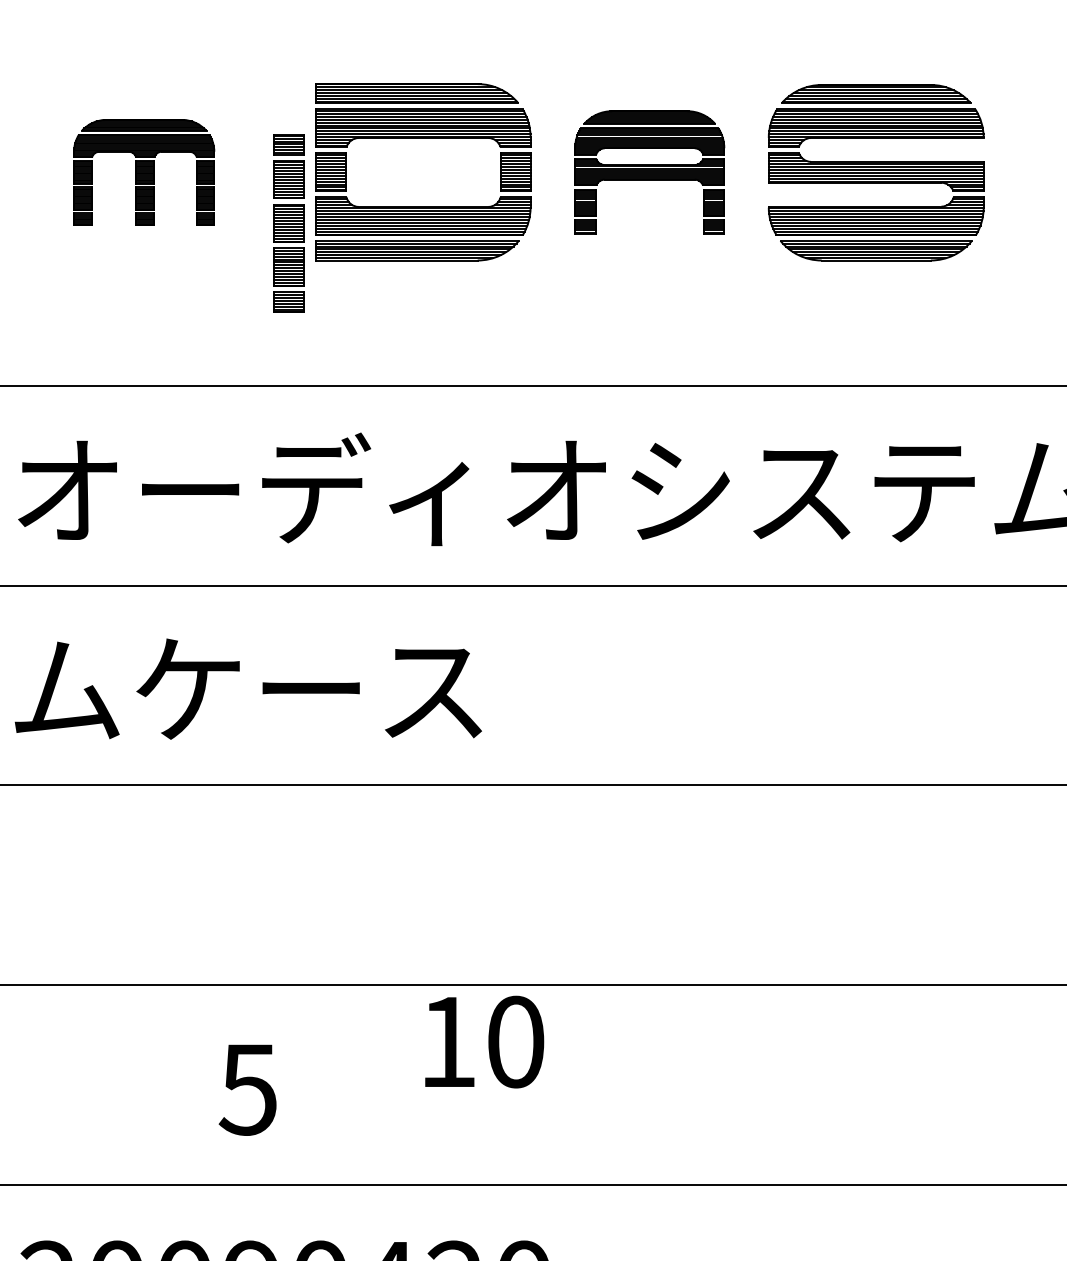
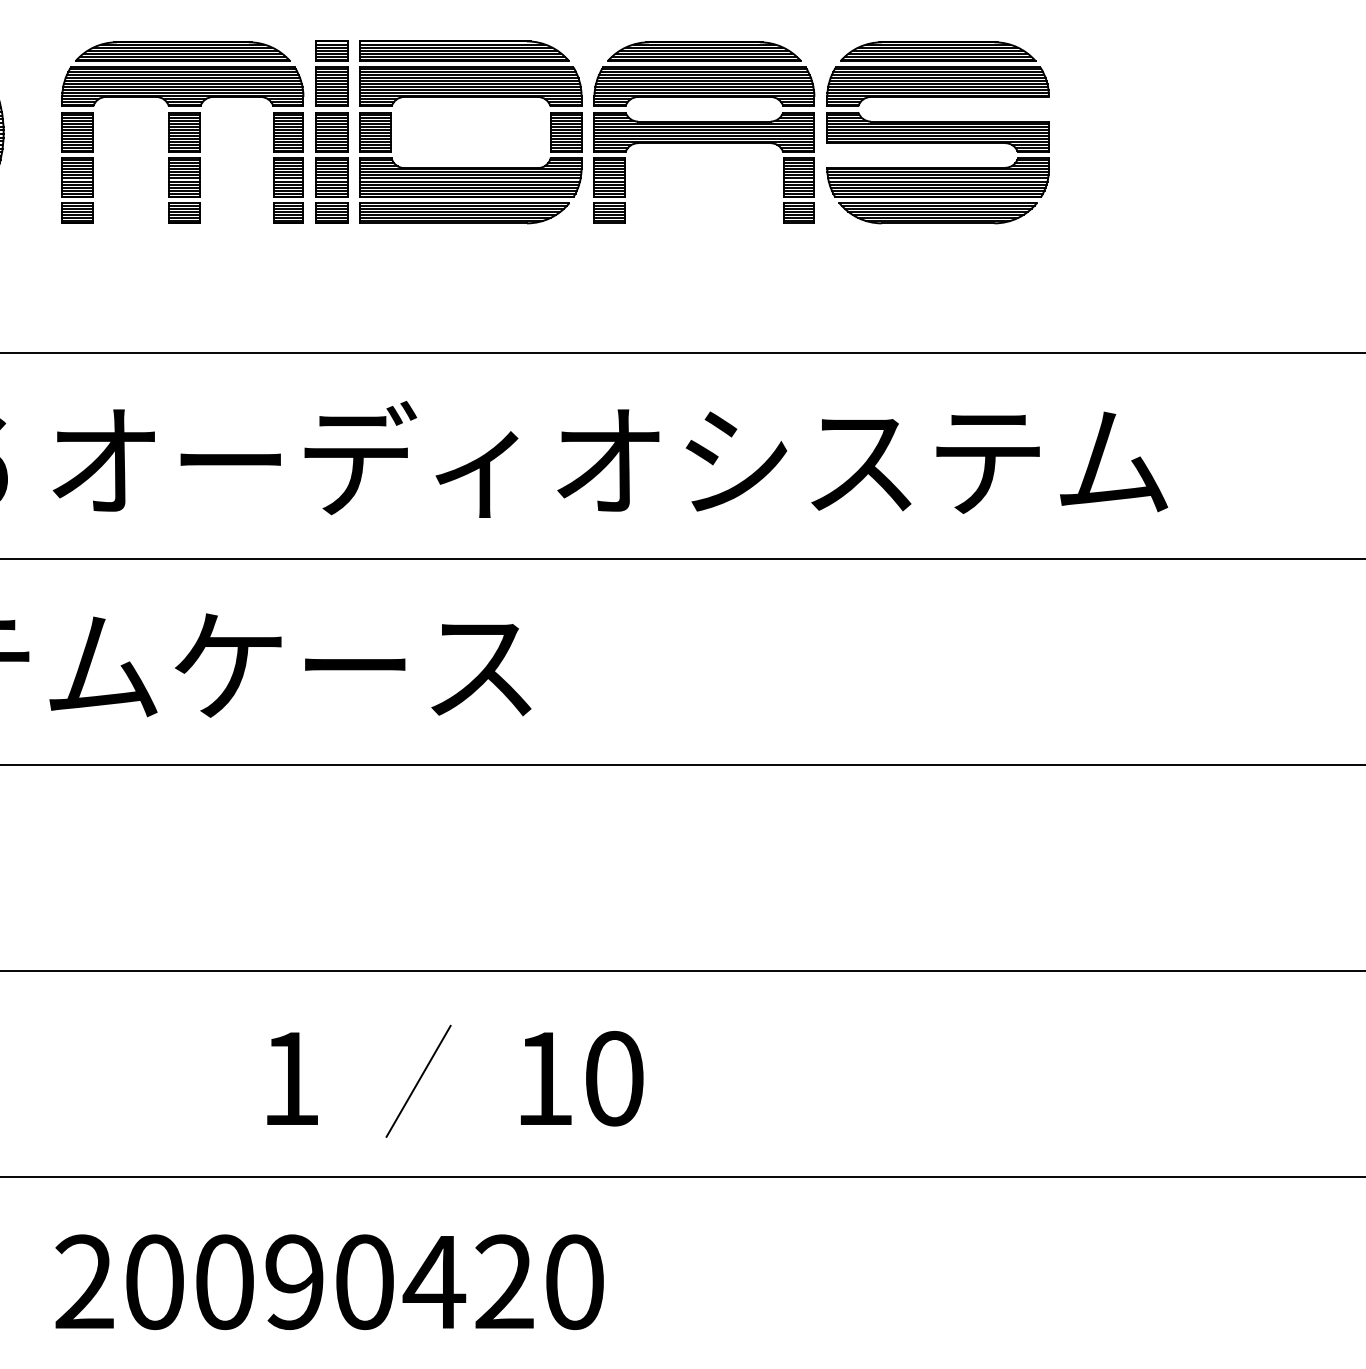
part: (143, 172) -> (182, 132), size x1.67
part: (649, 172) -> (704, 132), size x1.43
part: (288, 222) -> (331, 131), moved
text: (484, 1041) -> (582, 1078), moved
text: (247, 1090) -> (289, 1079), 5 -> 1
line: (372, 1091) -> (418, 1080), added

